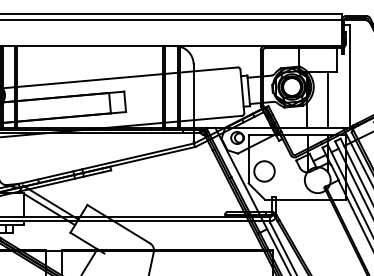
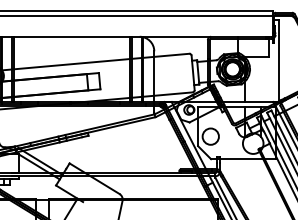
line: (328, 99) -> (261, 79), removed

